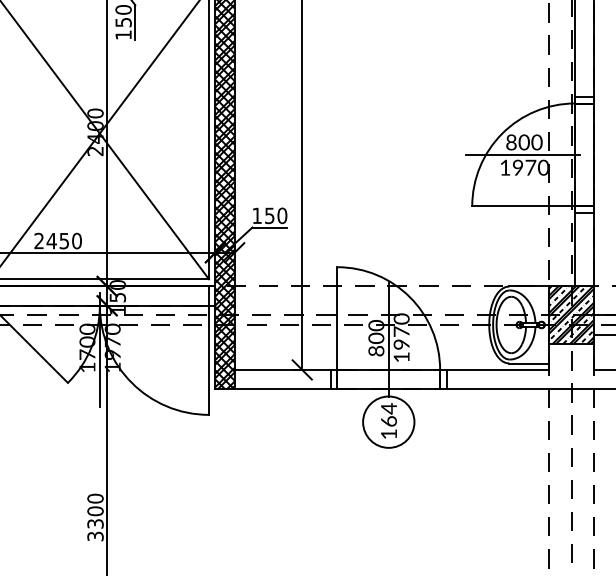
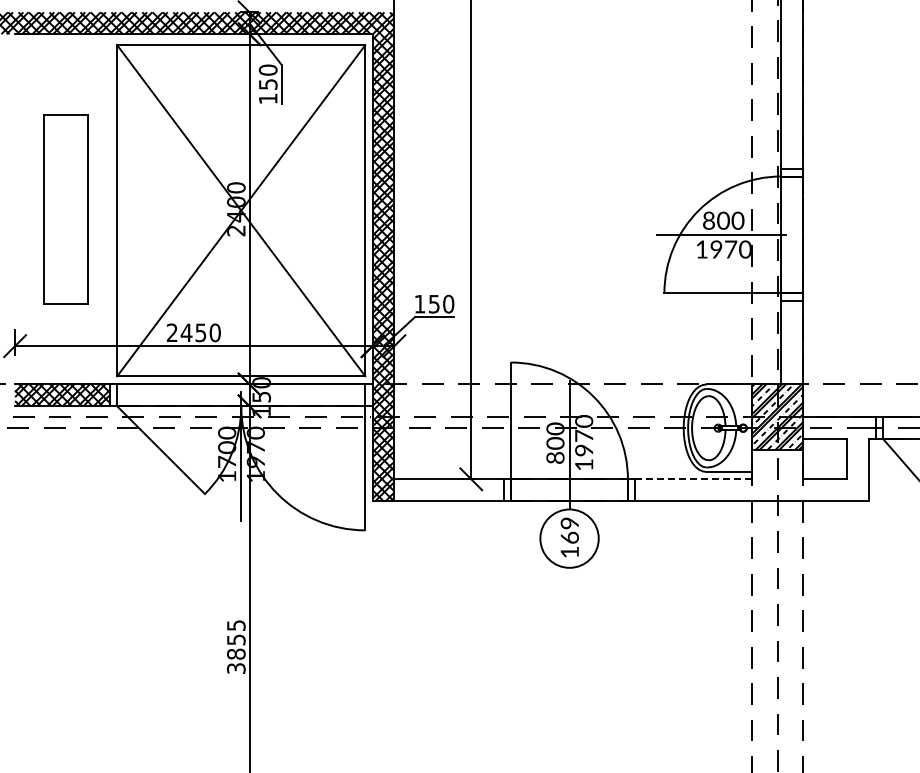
line: (497, 370) -> (693, 479), solid -> dashed
text: (388, 408) -> (569, 523), 164 -> 169
text: (95, 510) -> (236, 639), 3300 -> 3855

